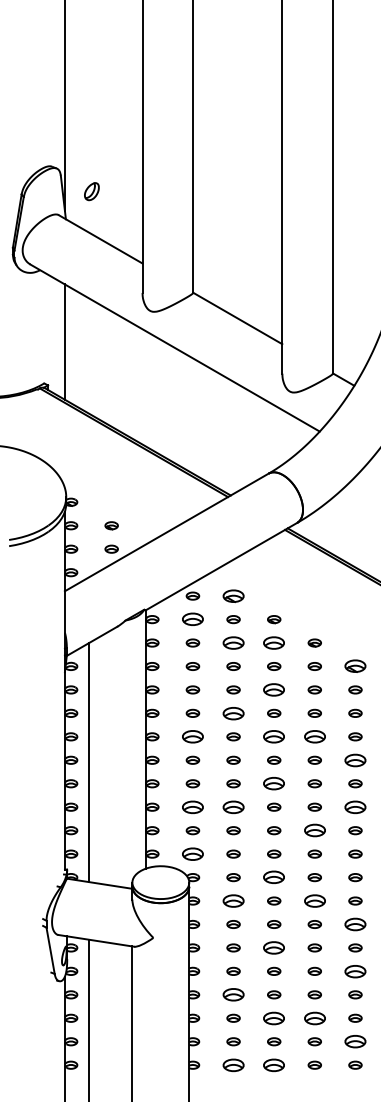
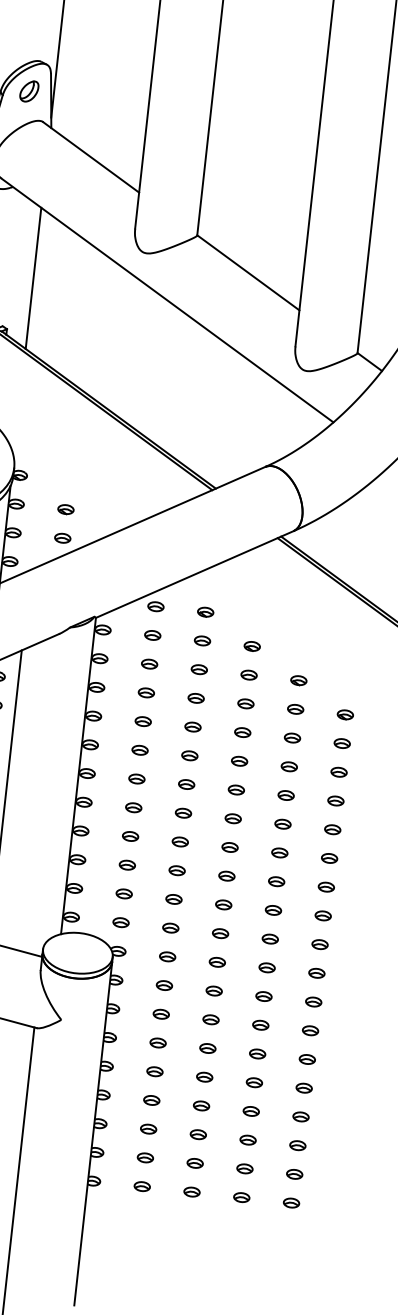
part: (91, 191) -> (28, 91), moved
part: (233, 595) -> (205, 611), size x0.62
part: (192, 619) -> (152, 635), size x0.62
part: (233, 642) -> (199, 669), size x0.62
part: (274, 642) -> (249, 674), size x0.62
part: (355, 666) -> (345, 714), size x0.62
part: (274, 689) -> (243, 732), size x0.62
part: (233, 712) -> (189, 754), size x0.62
part: (192, 736) -> (136, 778), size x0.62
part: (274, 736) -> (236, 789), size x0.62
part: (314, 736) -> (285, 795), size x0.62
part: (355, 759) -> (332, 828), size x0.62
part: (274, 783) -> (230, 847), size x0.62
part: (192, 806) -> (126, 864), size x0.62
part: (233, 806) -> (177, 869), size x0.62
part: (355, 806) -> (326, 886), size x0.62
part: (314, 830) -> (273, 910), size x0.62
part: (192, 853) -> (120, 921), size x0.62
part: (274, 877) -> (217, 962), size x0.62
part: (233, 900) -> (164, 984), size x0.62
part: (314, 900) -> (263, 995), size x0.62
part: (355, 924) -> (310, 1030), size x0.62
part: (274, 947) -> (208, 1048), size x0.62
part: (355, 970) -> (304, 1087), size x0.62
part: (233, 994) -> (151, 1100), size x0.62
part: (274, 1017) -> (198, 1133), size x0.62
part: (314, 1017) -> (247, 1139), size x0.62
part: (355, 1041) -> (294, 1174), size x0.62
part: (233, 1064) -> (142, 1185), size x0.62
part: (274, 1064) -> (192, 1191), size x0.62

